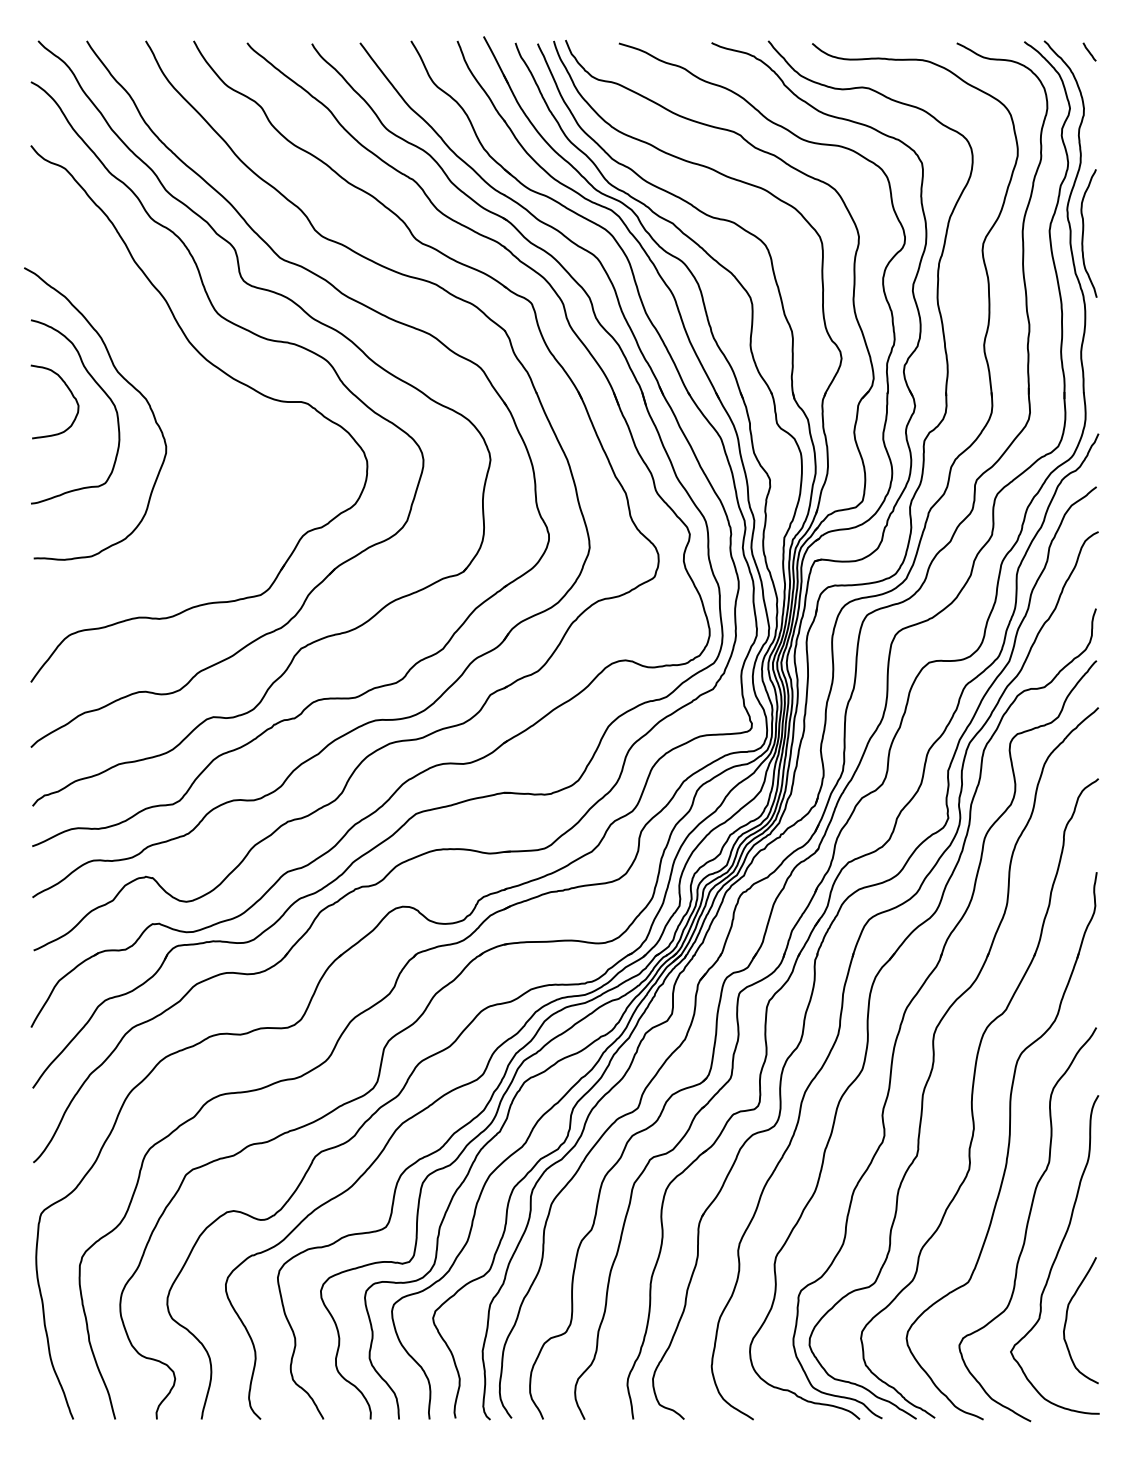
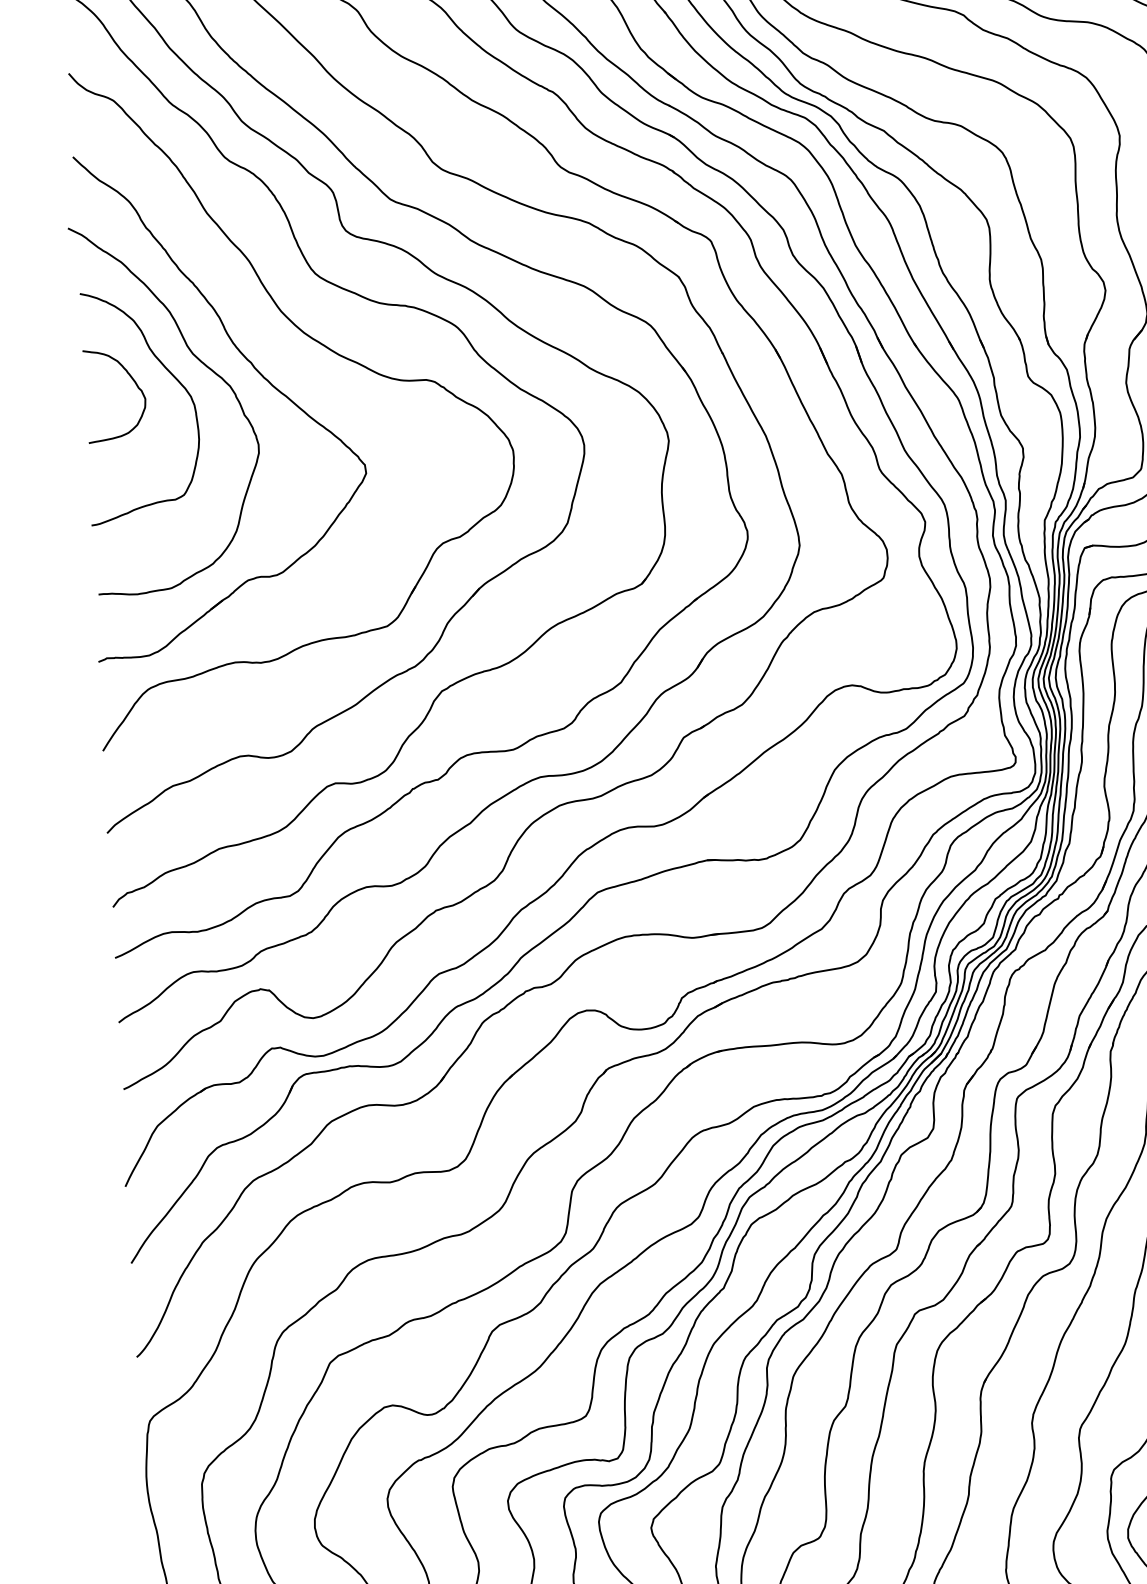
part: (165, 386) -> (253, 369), added

